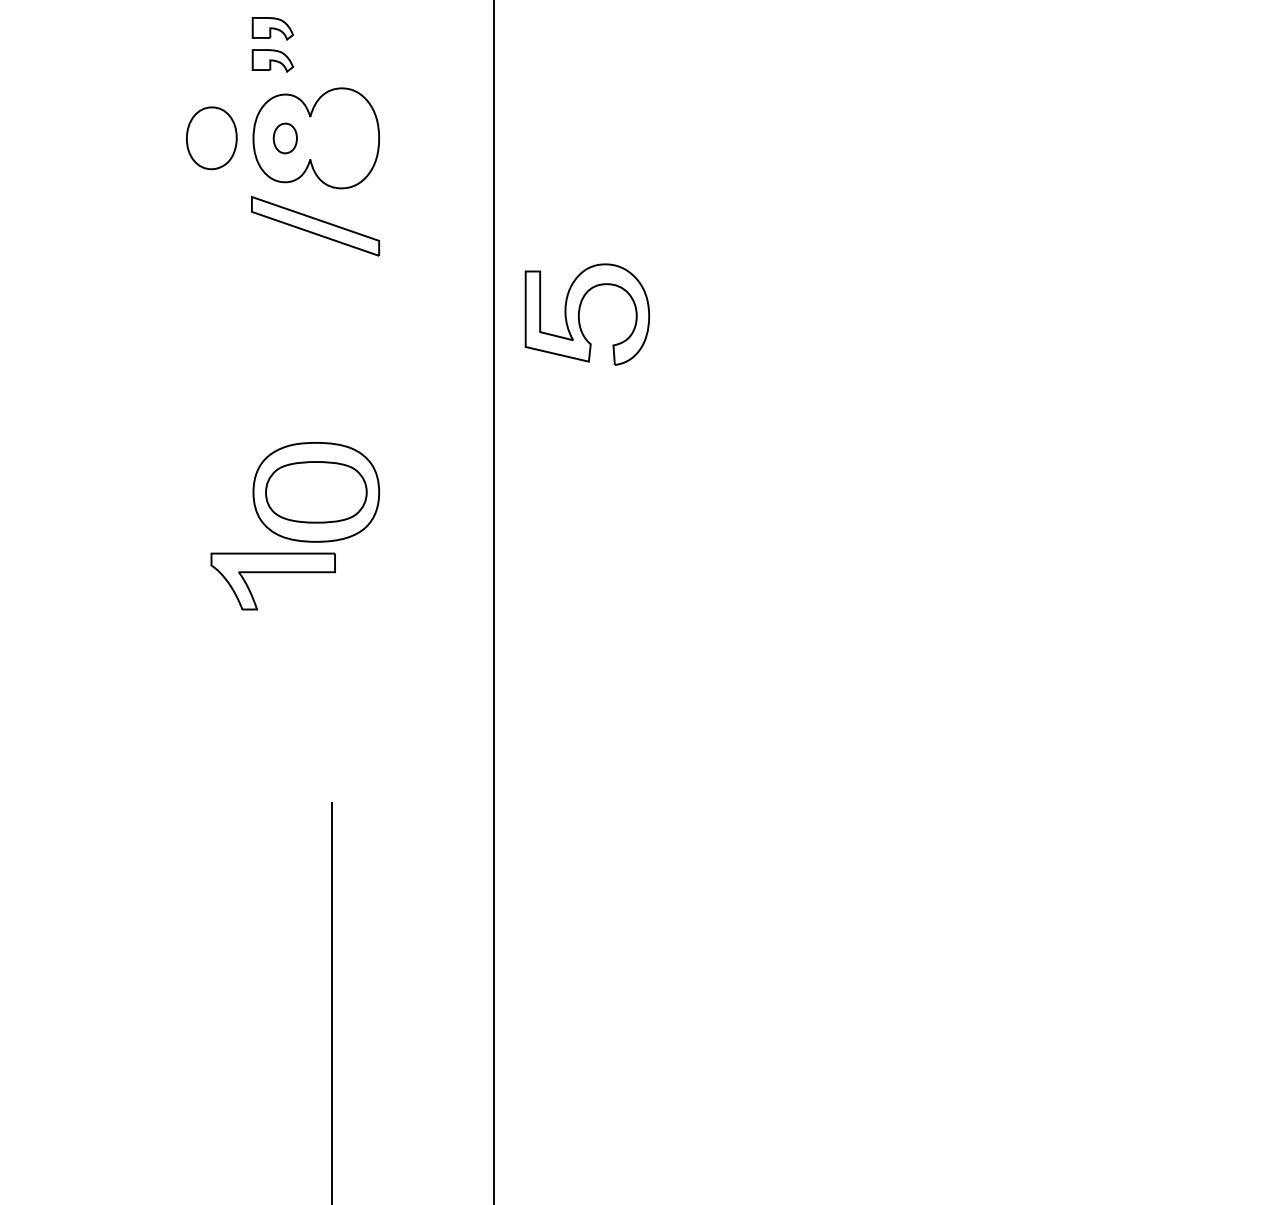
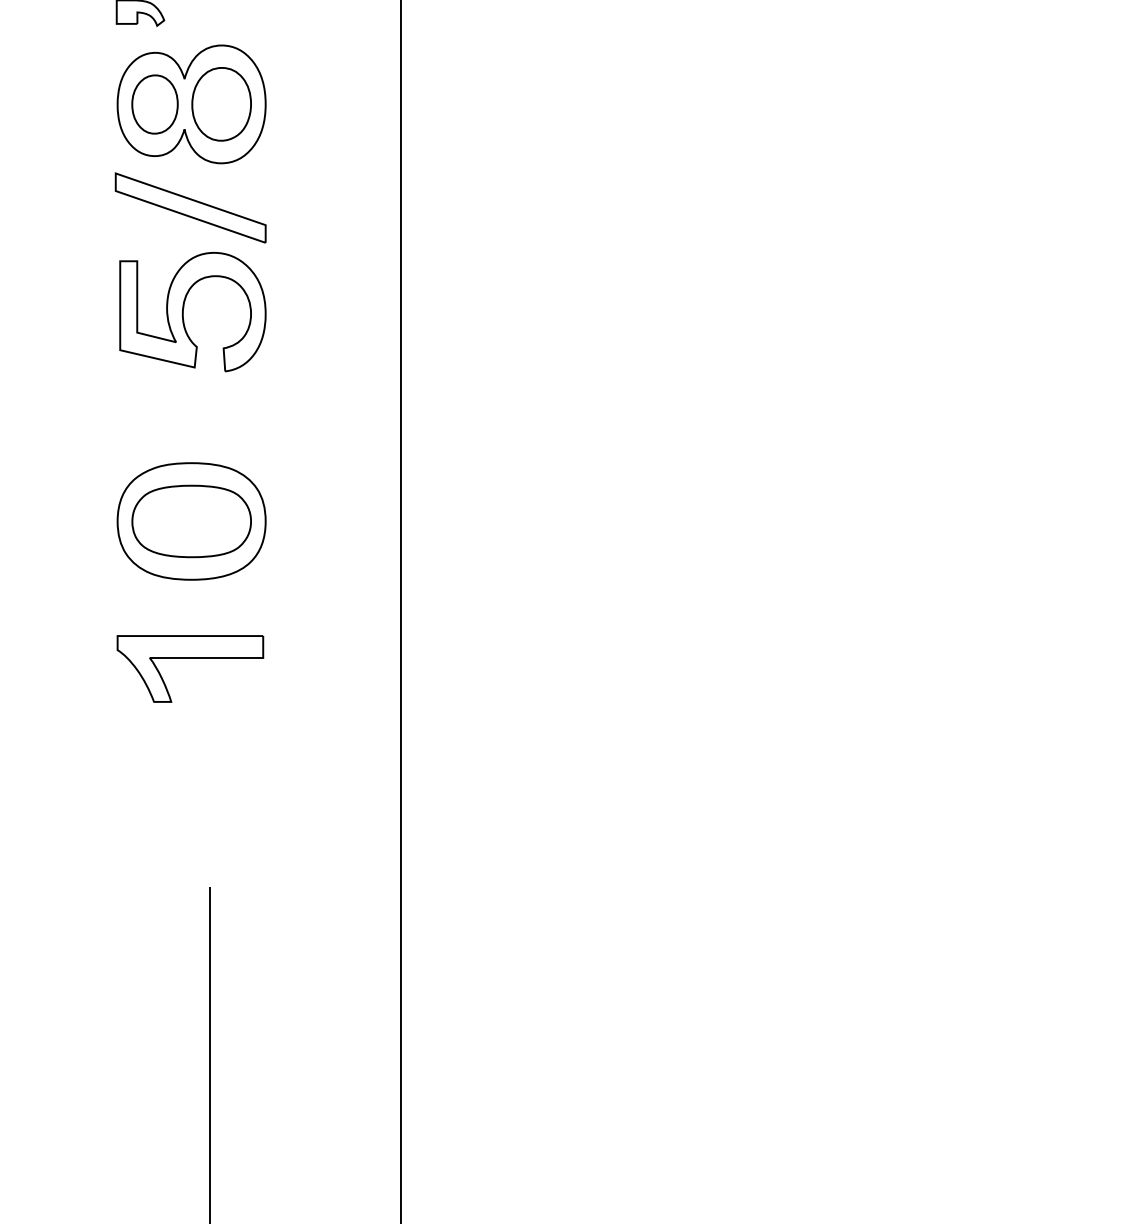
part: (211, 138) -> (221, 104), moved
part: (285, 138) -> (155, 104), size x1.67
part: (579, 314) -> (183, 311), moved
part: (272, 573) -> (189, 659), moved

